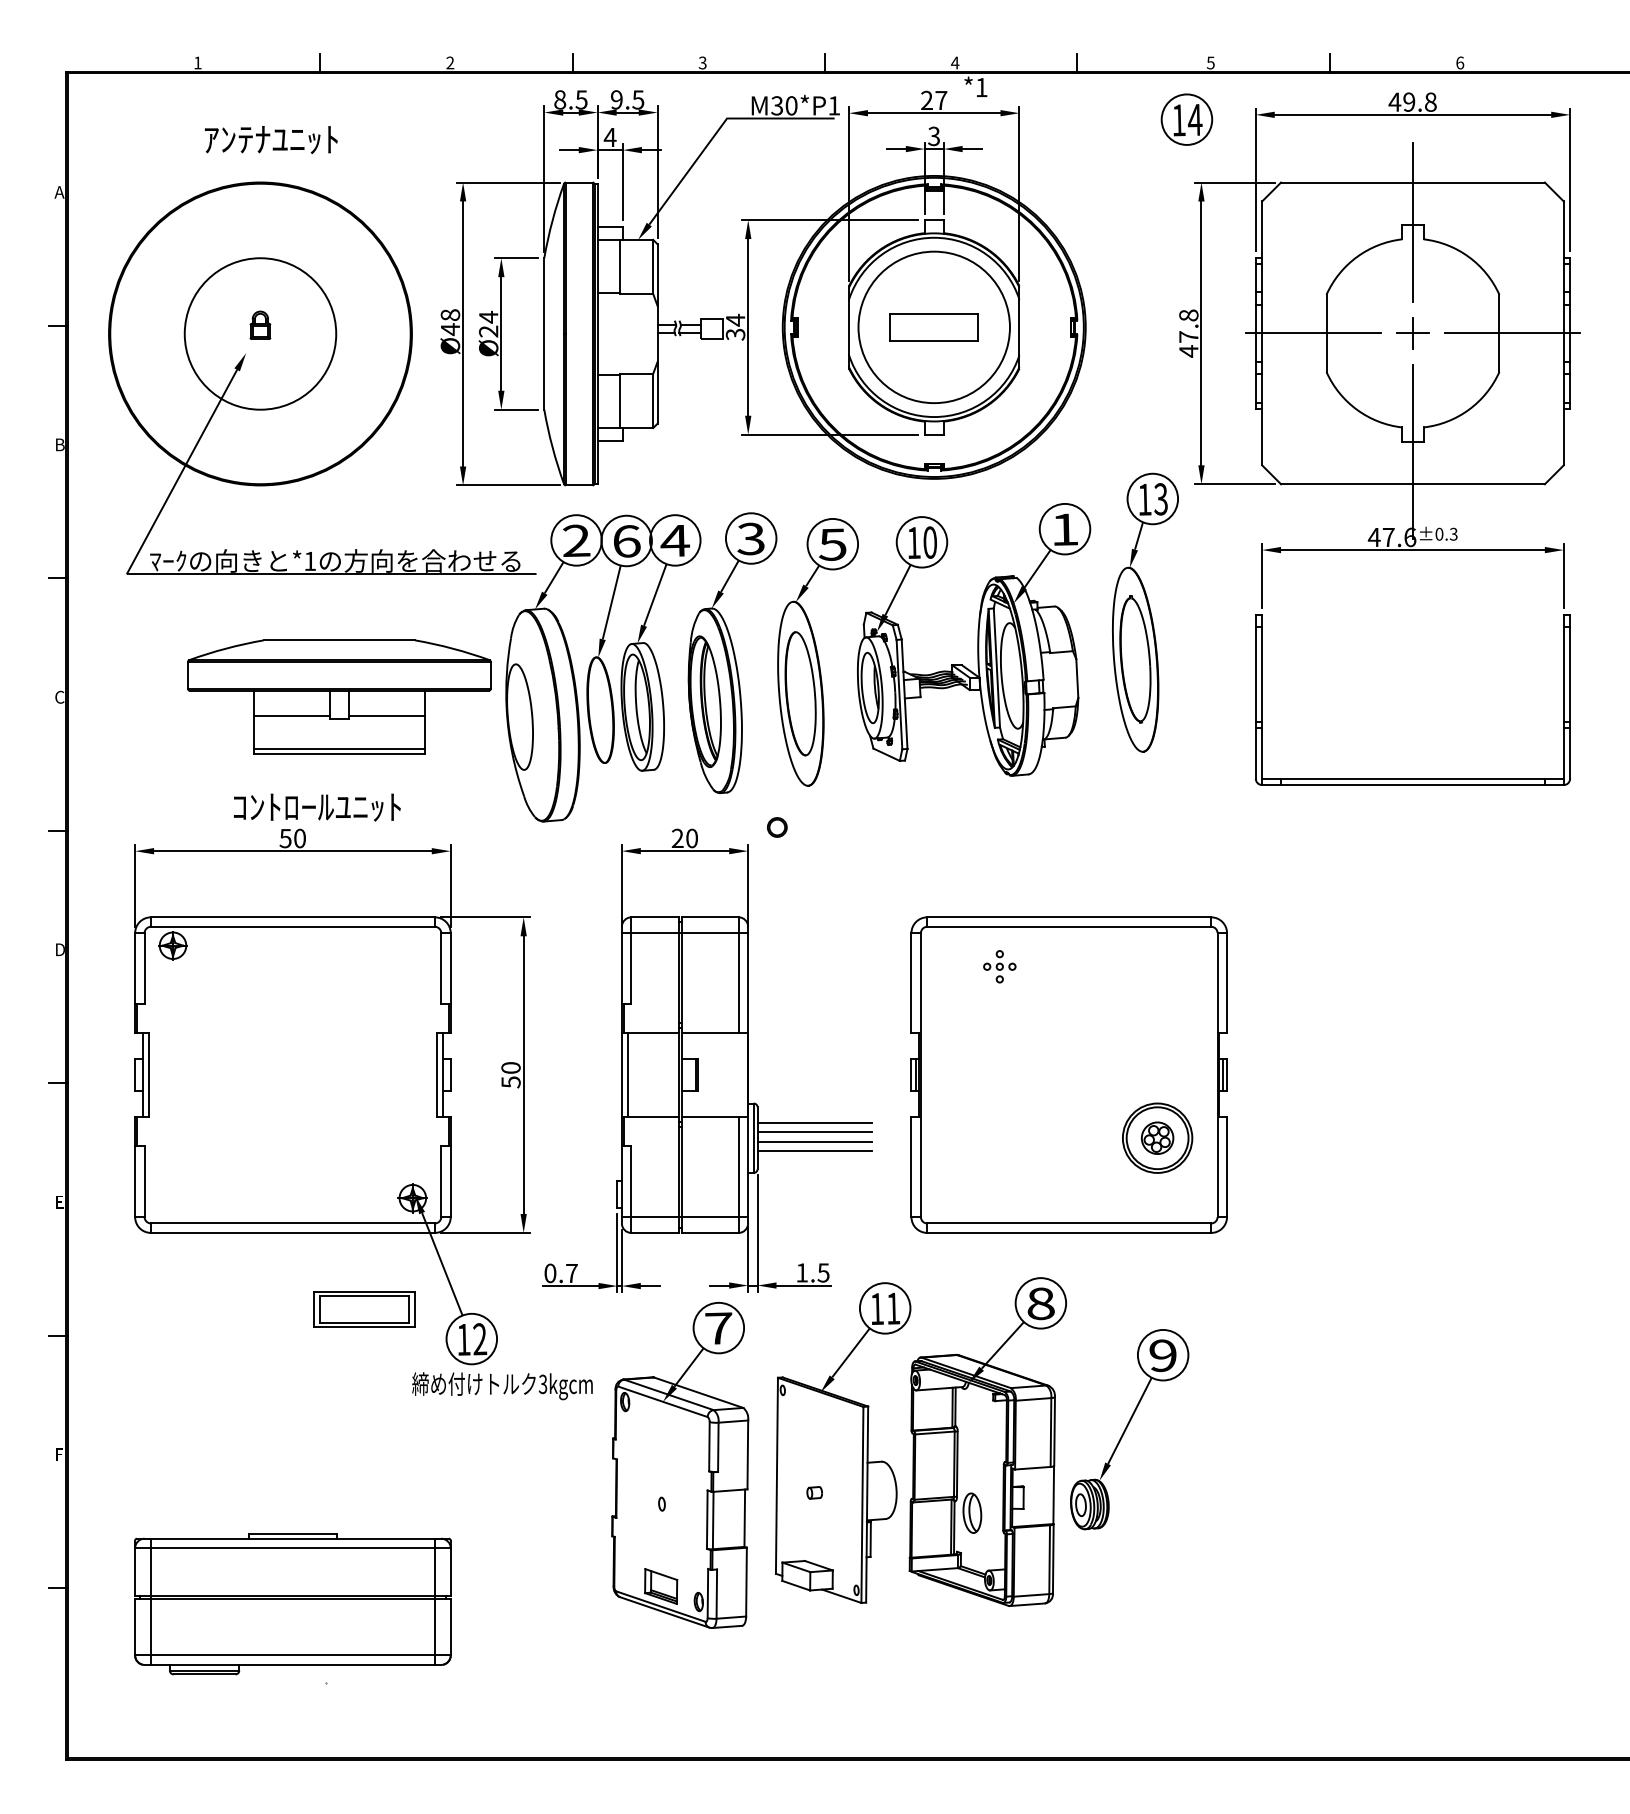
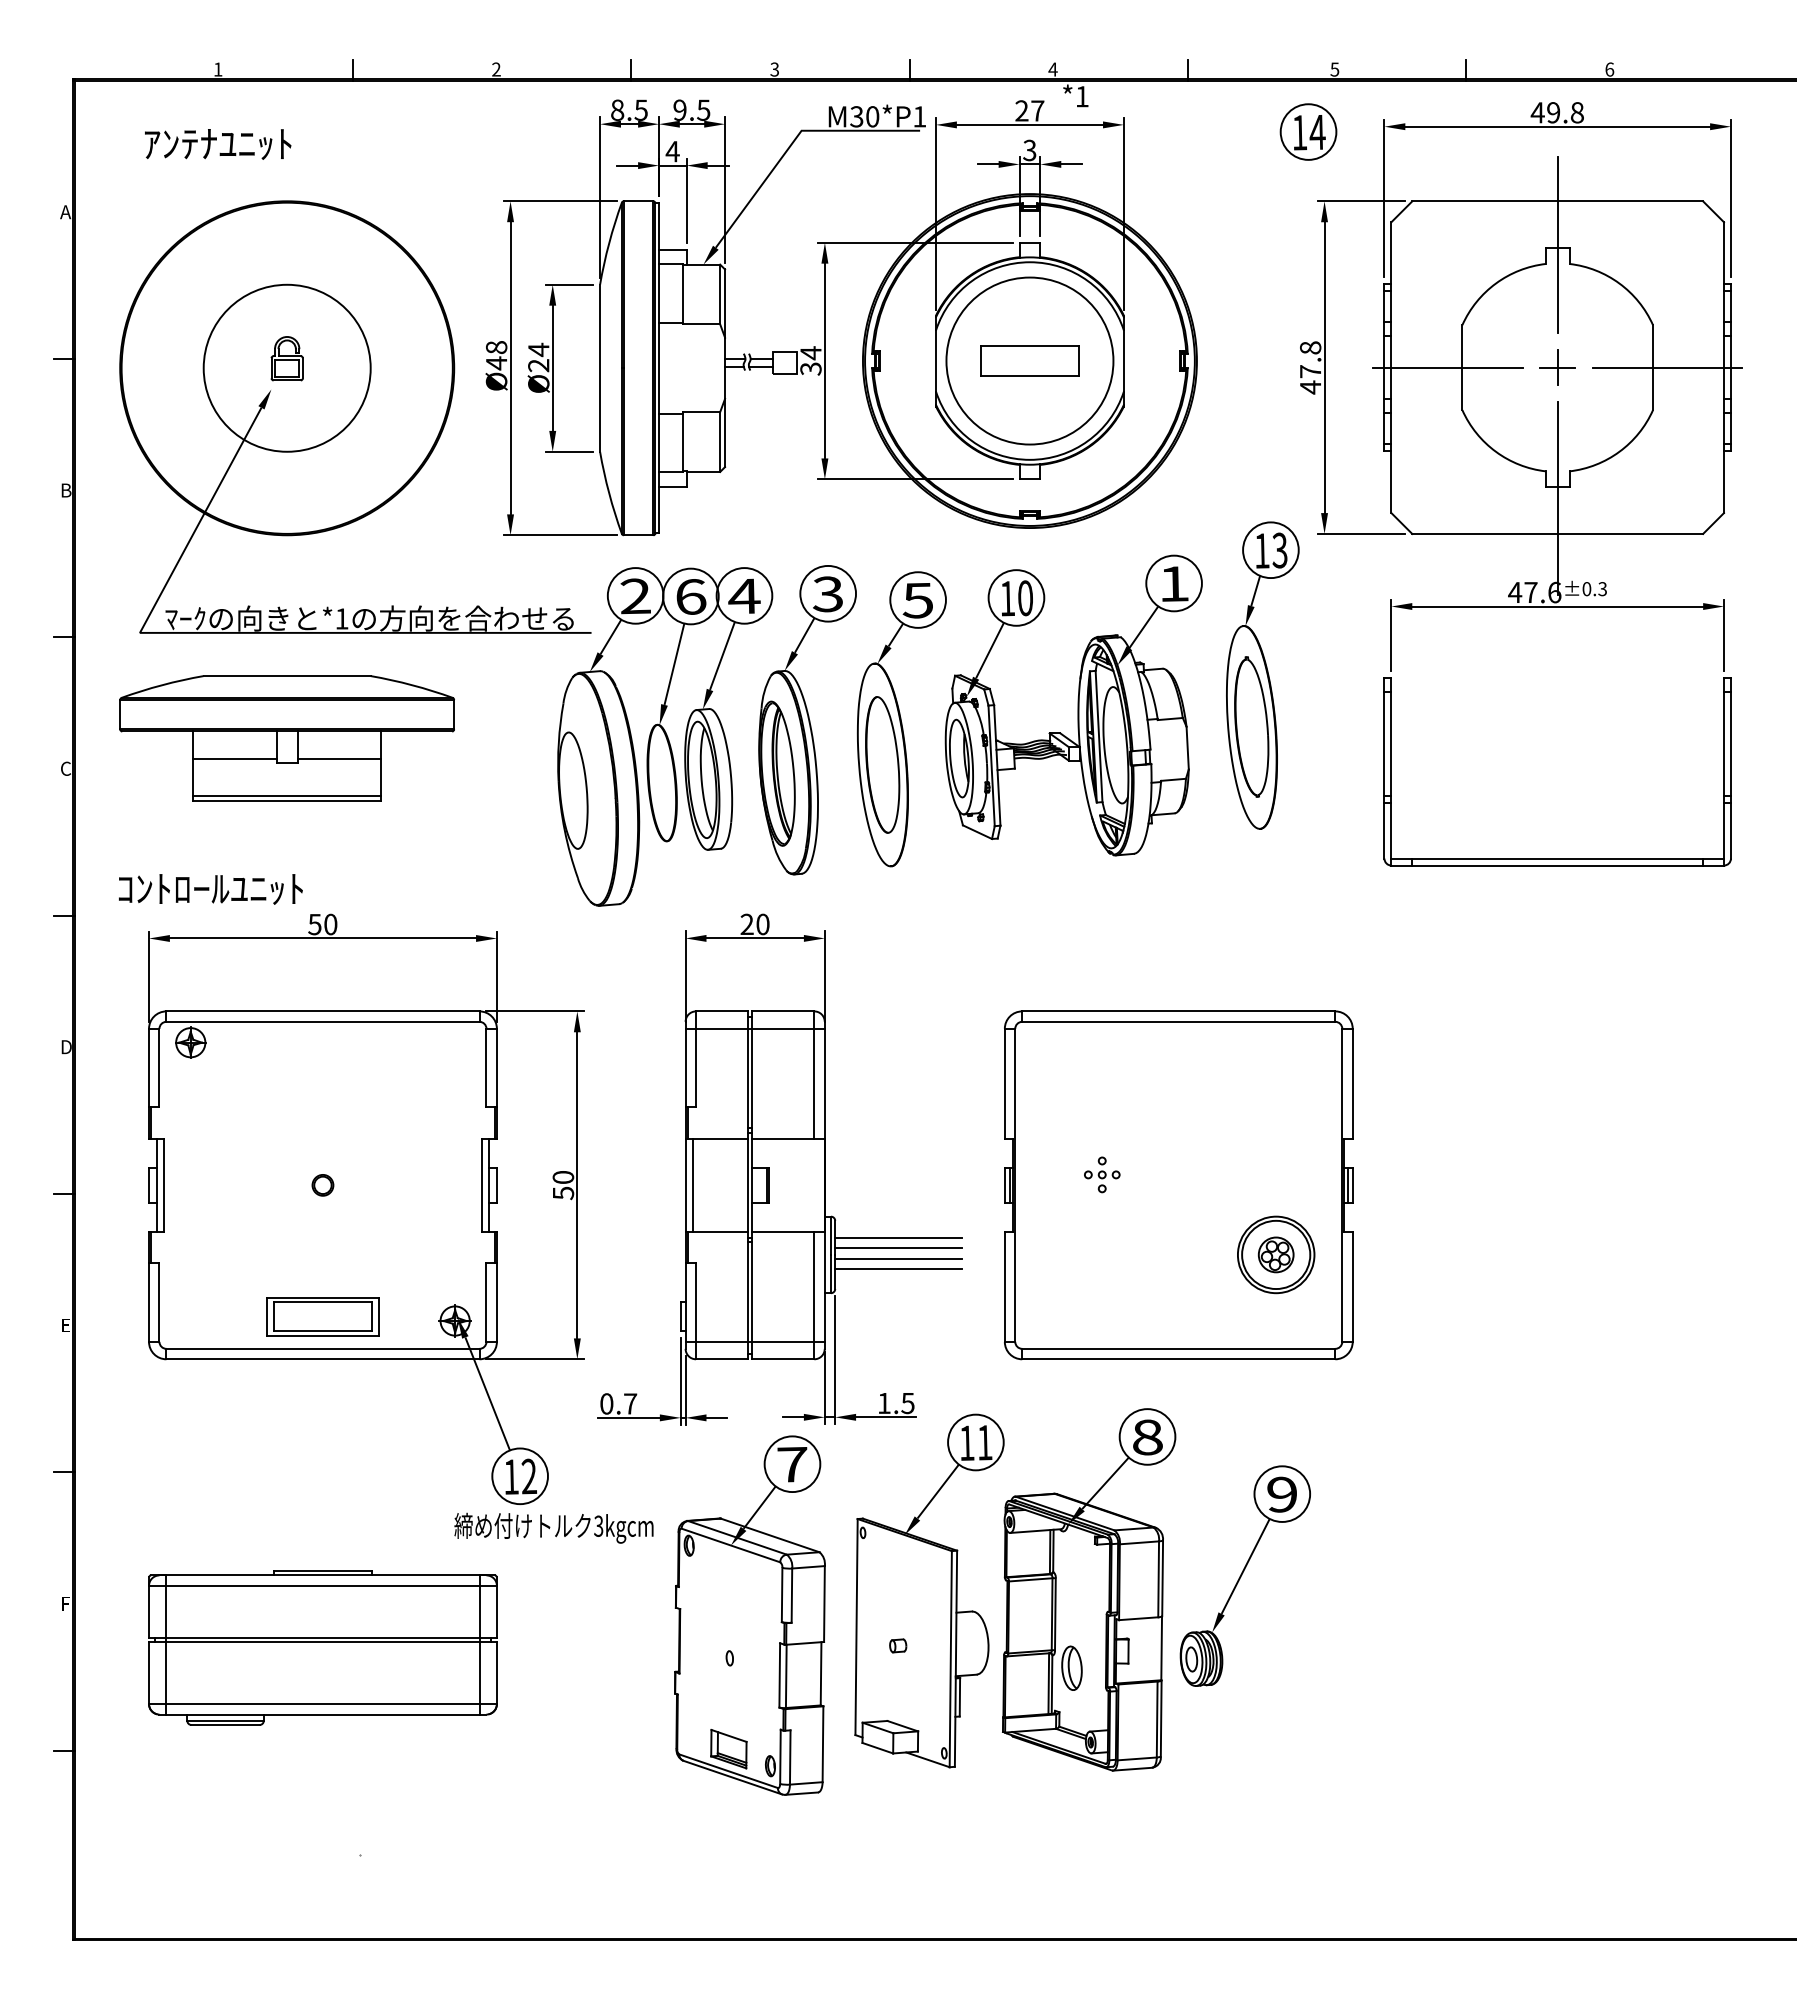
text: (271, 140) -> (218, 144), moved
part: (259, 325) -> (286, 358), size x1.43
part: (338, 697) -> (286, 738), moved
text: (317, 807) -> (210, 889), moved
part: (776, 827) -> (322, 1185), moved
part: (1000, 966) -> (1102, 1174), moved
part: (364, 1309) -> (322, 1316), moved
part: (292, 1604) -> (322, 1647), moved

